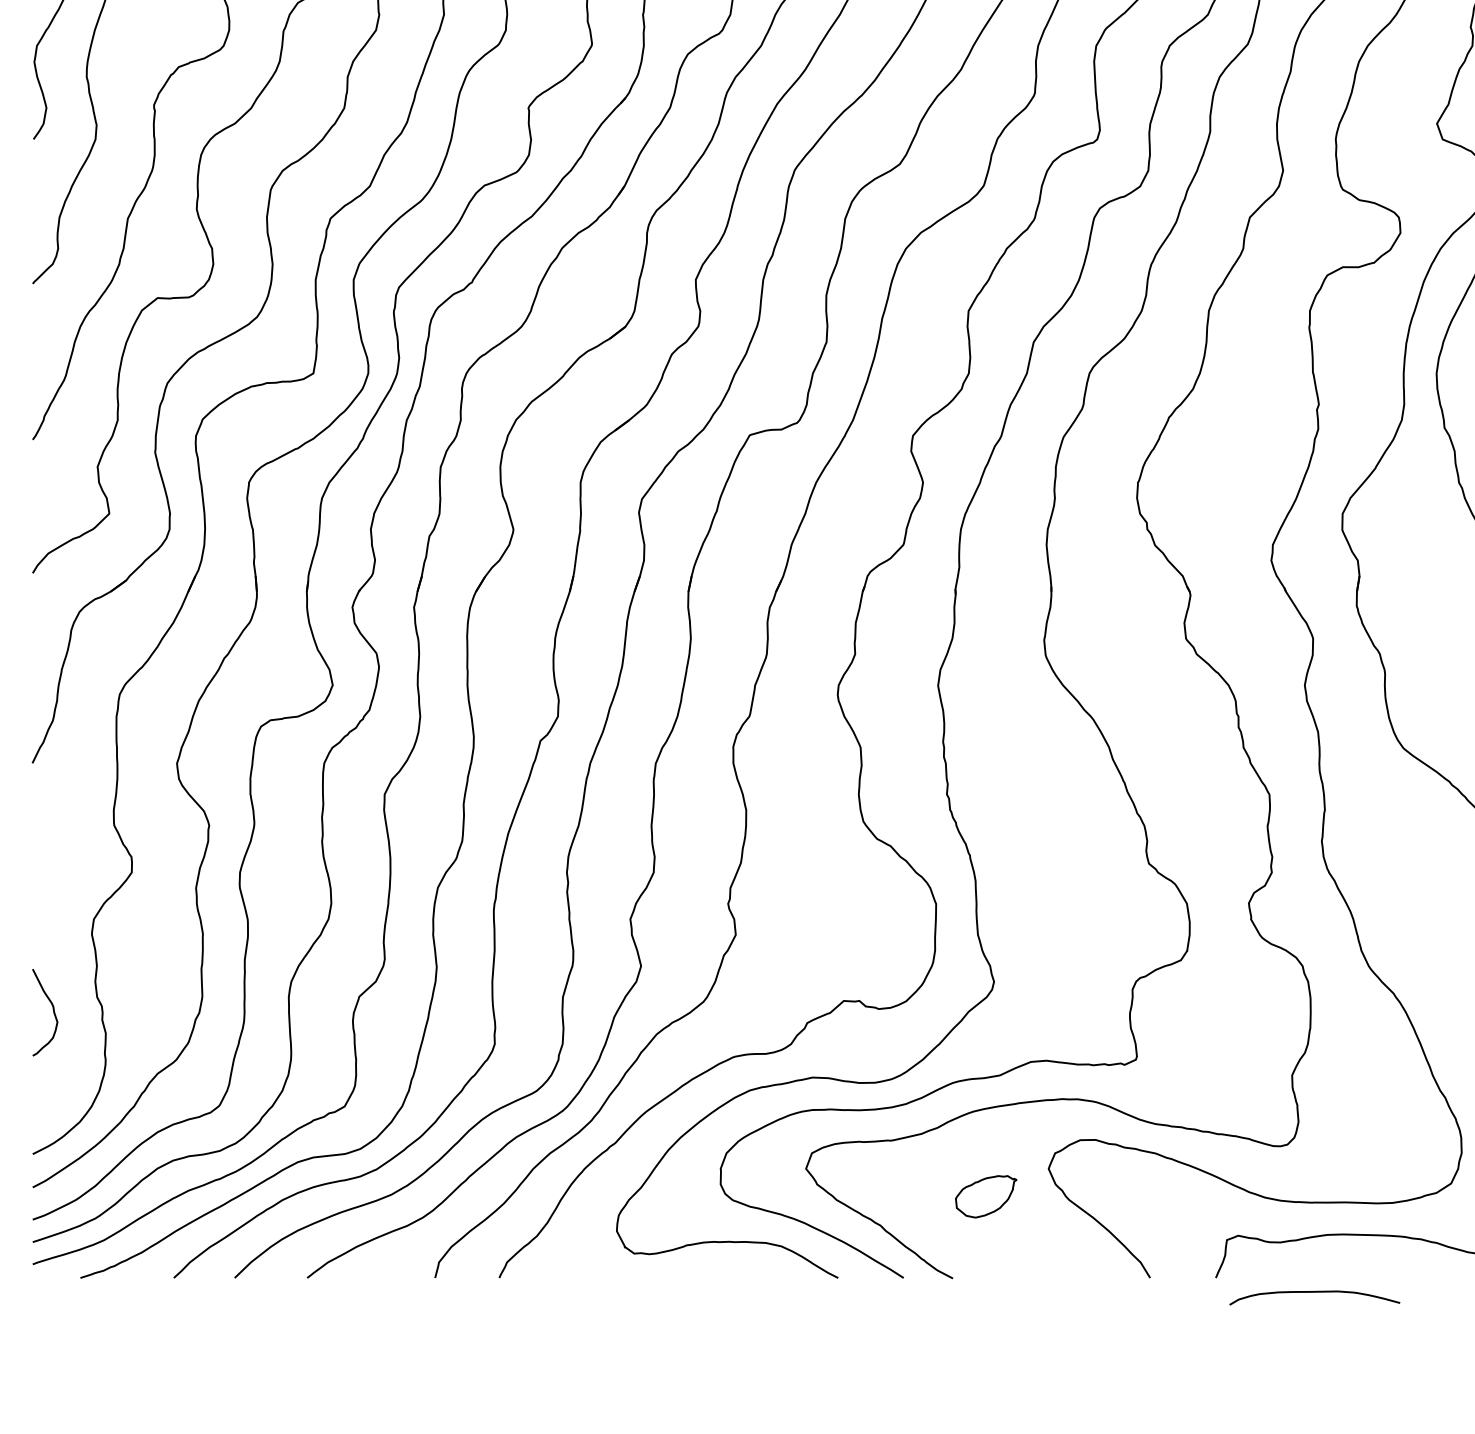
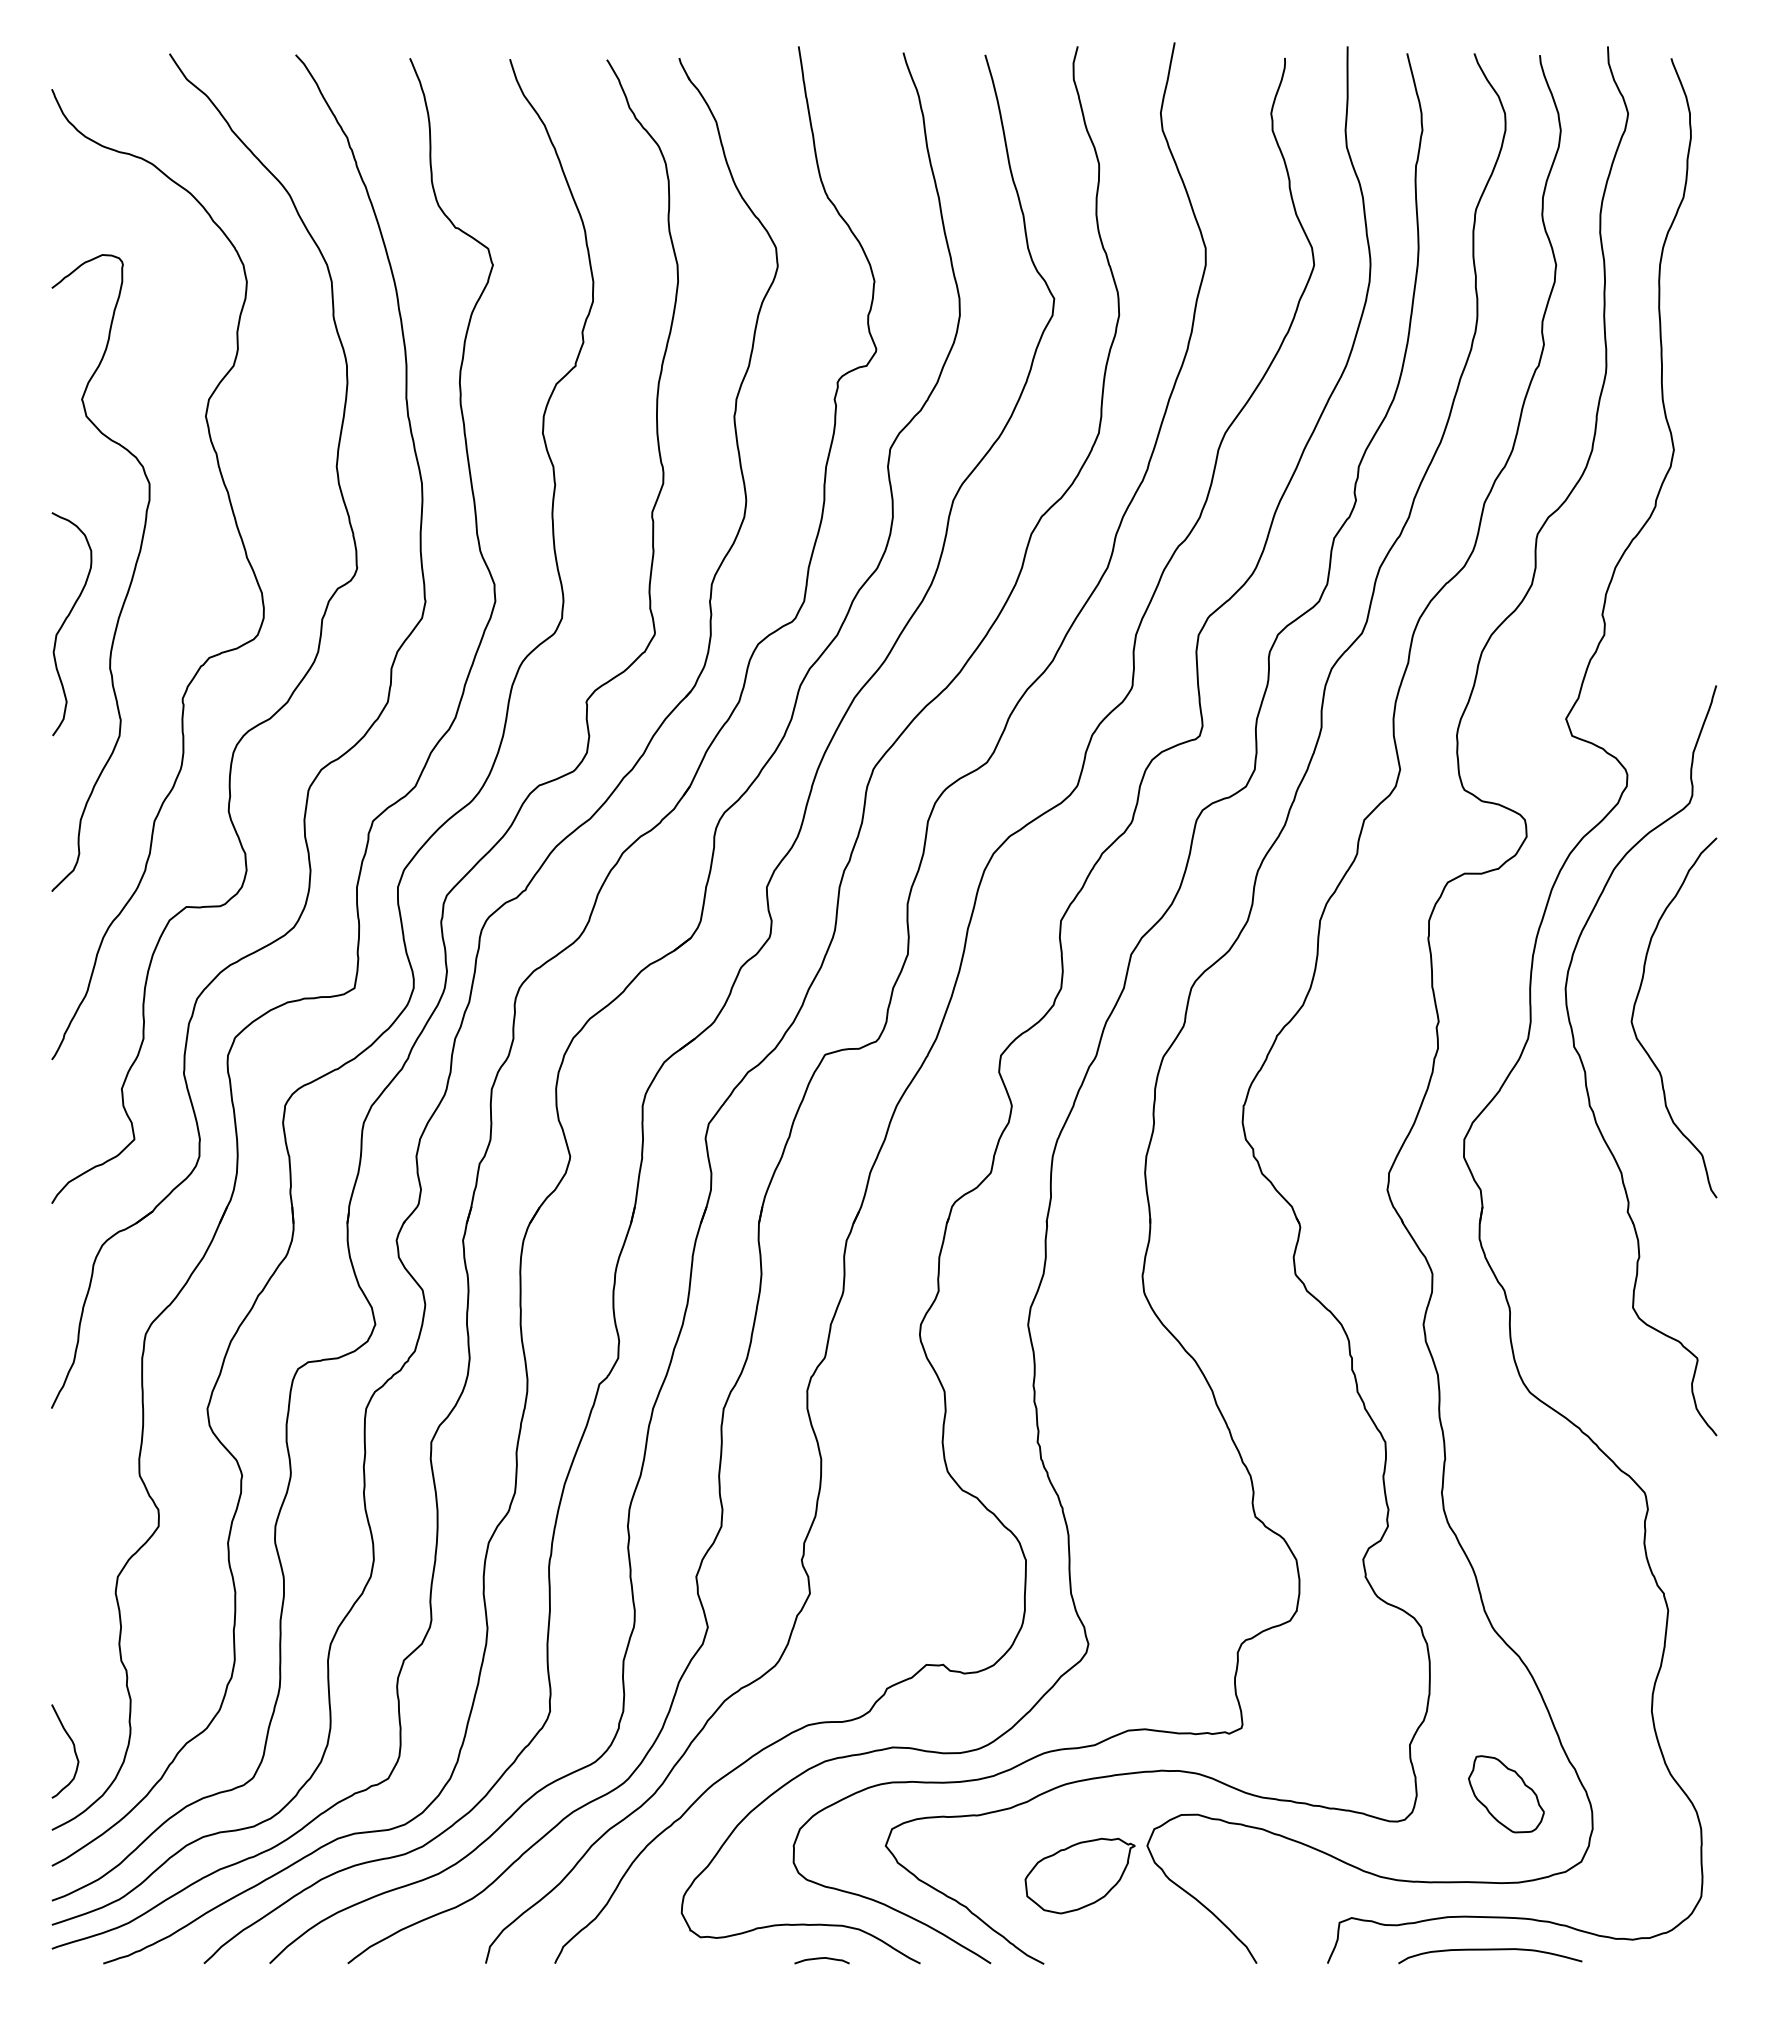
curve: (52, 1010) -> (73, 1749), moved
part: (1381, 1121) -> (1506, 1794), added
part: (985, 1196) -> (1079, 1875), size x1.67
curve: (746, 1274) -> (821, 1959), added
curve: (1314, 1292) -> (1490, 1950), moved

